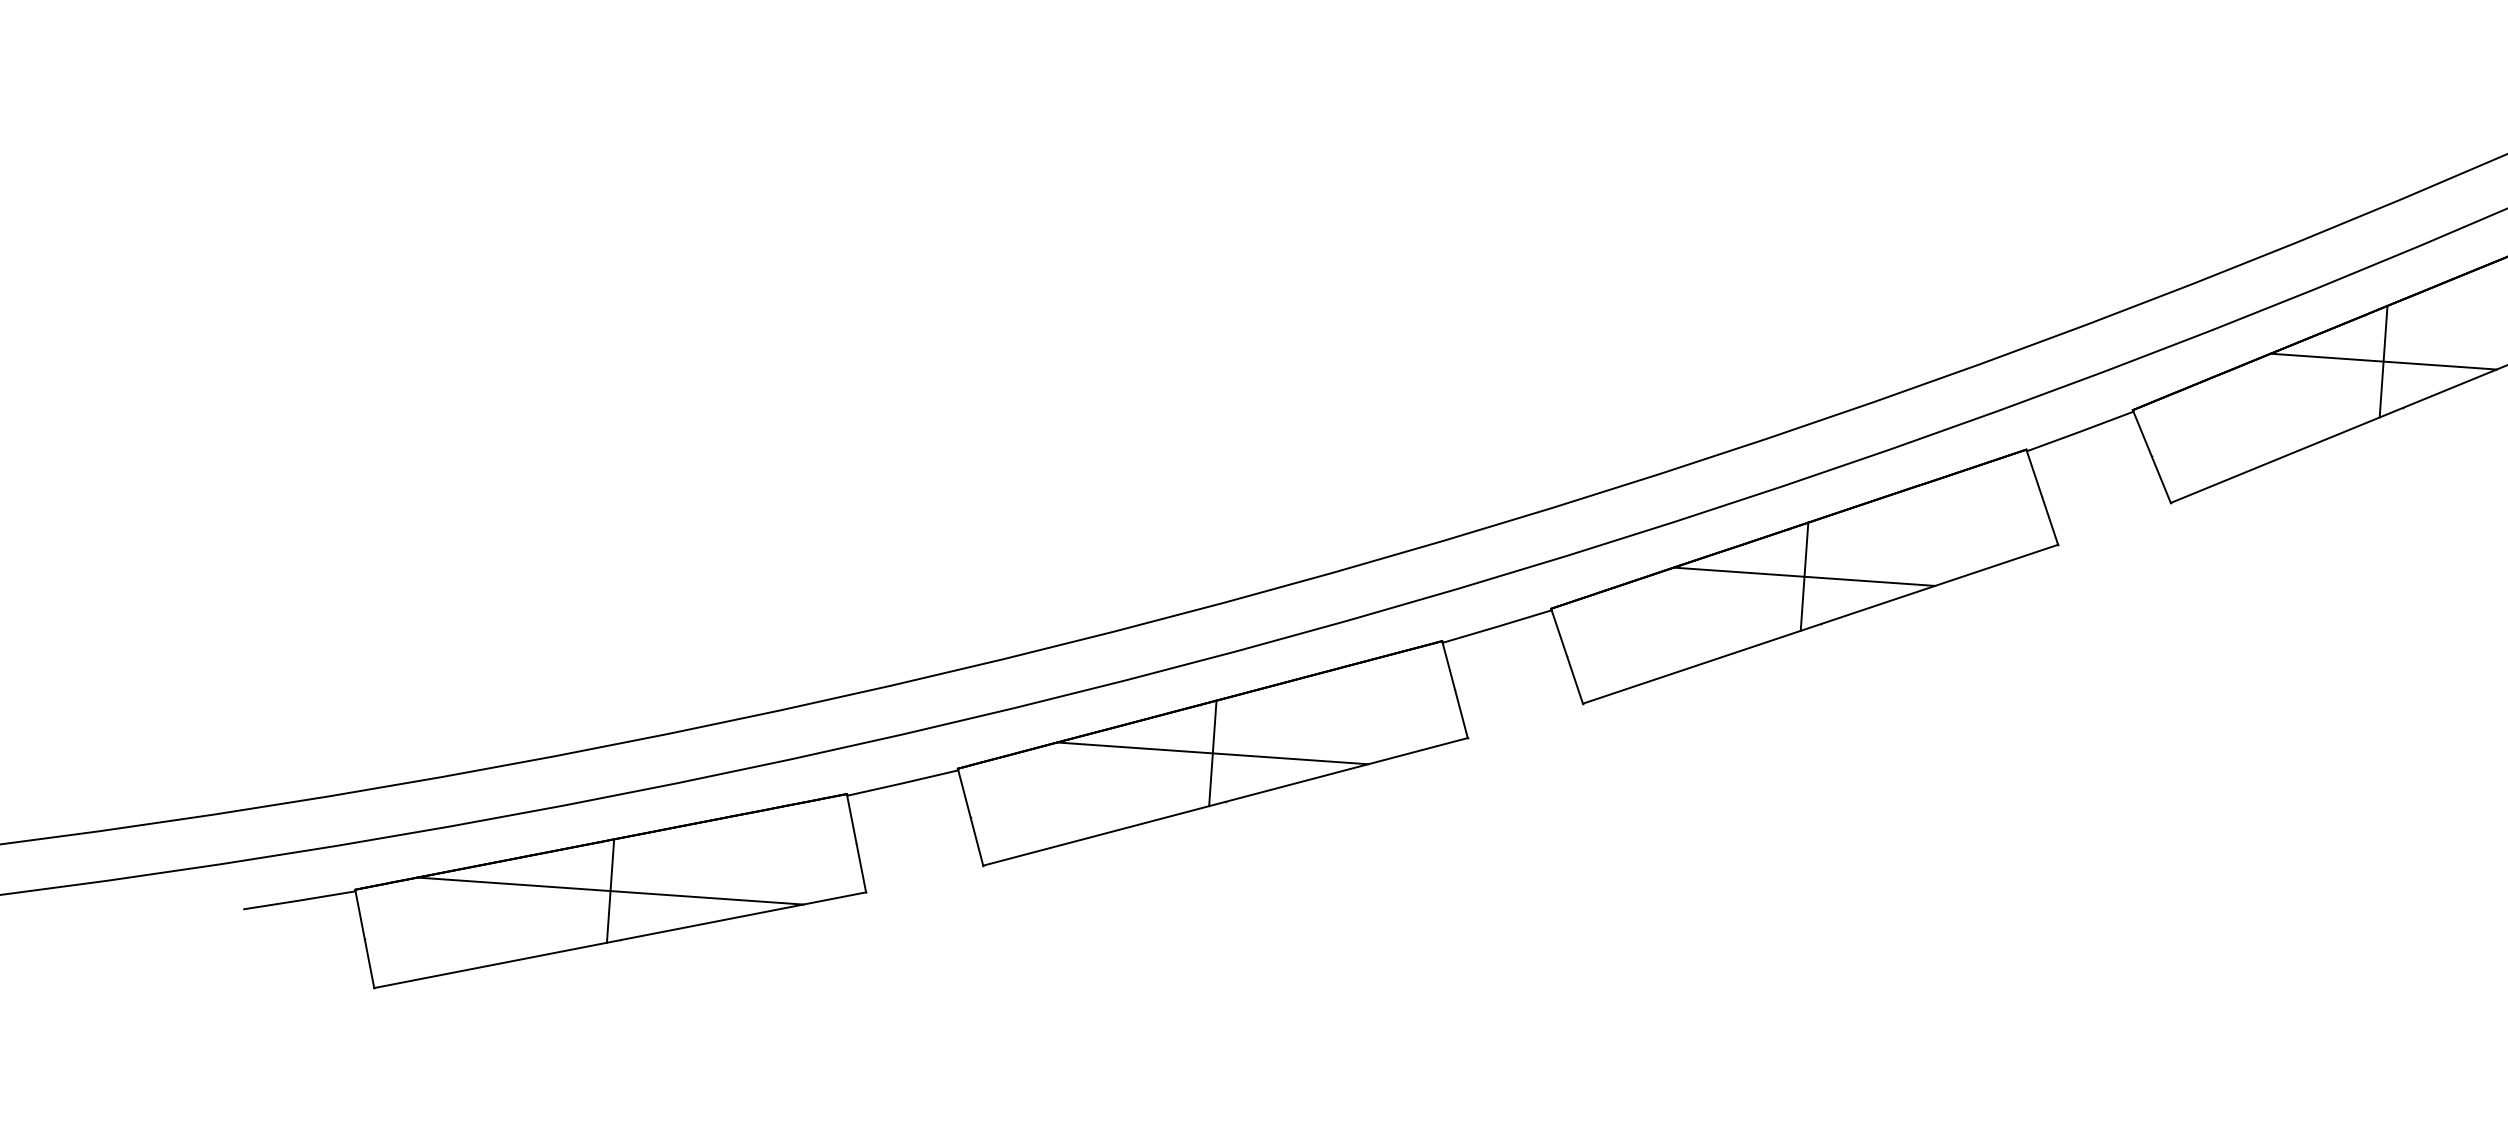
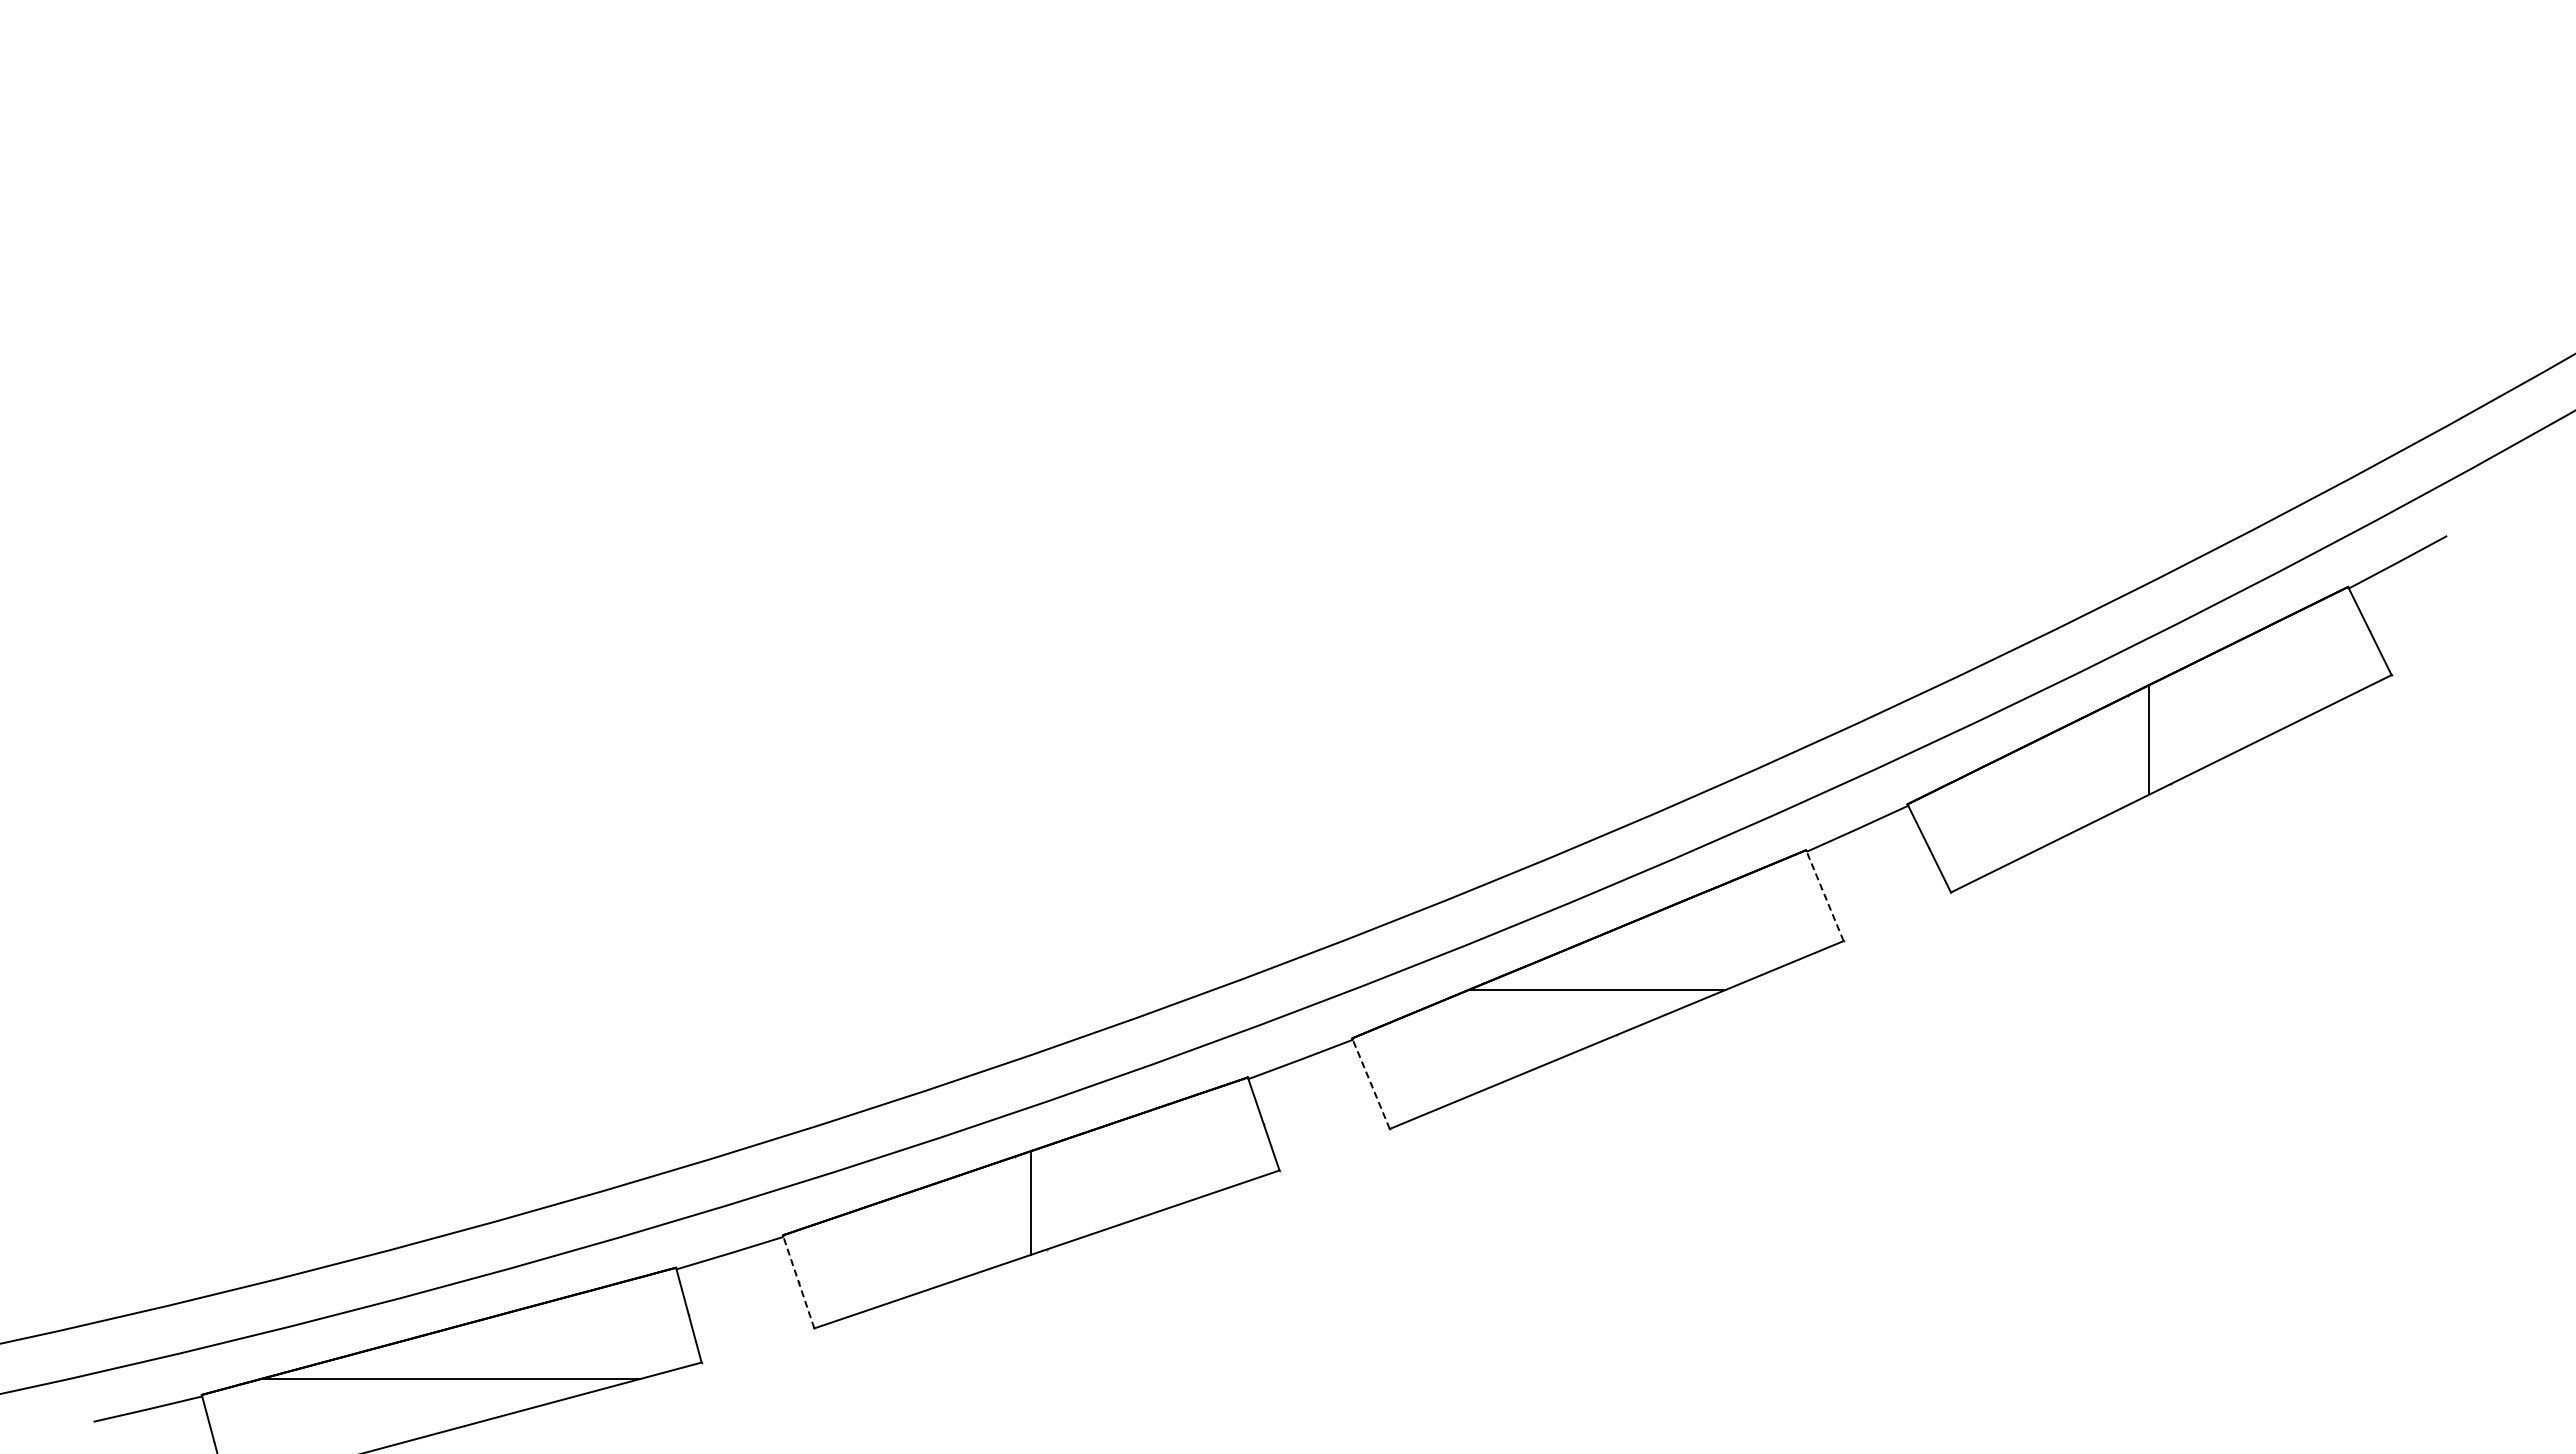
line: (2383, 361) -> (2149, 739), removed
line: (2041, 497) -> (1824, 895), solid -> dashed
line: (1804, 576) -> (1597, 989), removed
line: (1566, 656) -> (1370, 1083), solid -> dashed
line: (1212, 752) -> (1030, 1202), removed
line: (970, 816) -> (798, 1281), solid -> dashed
line: (610, 890) -> (451, 1378), removed

